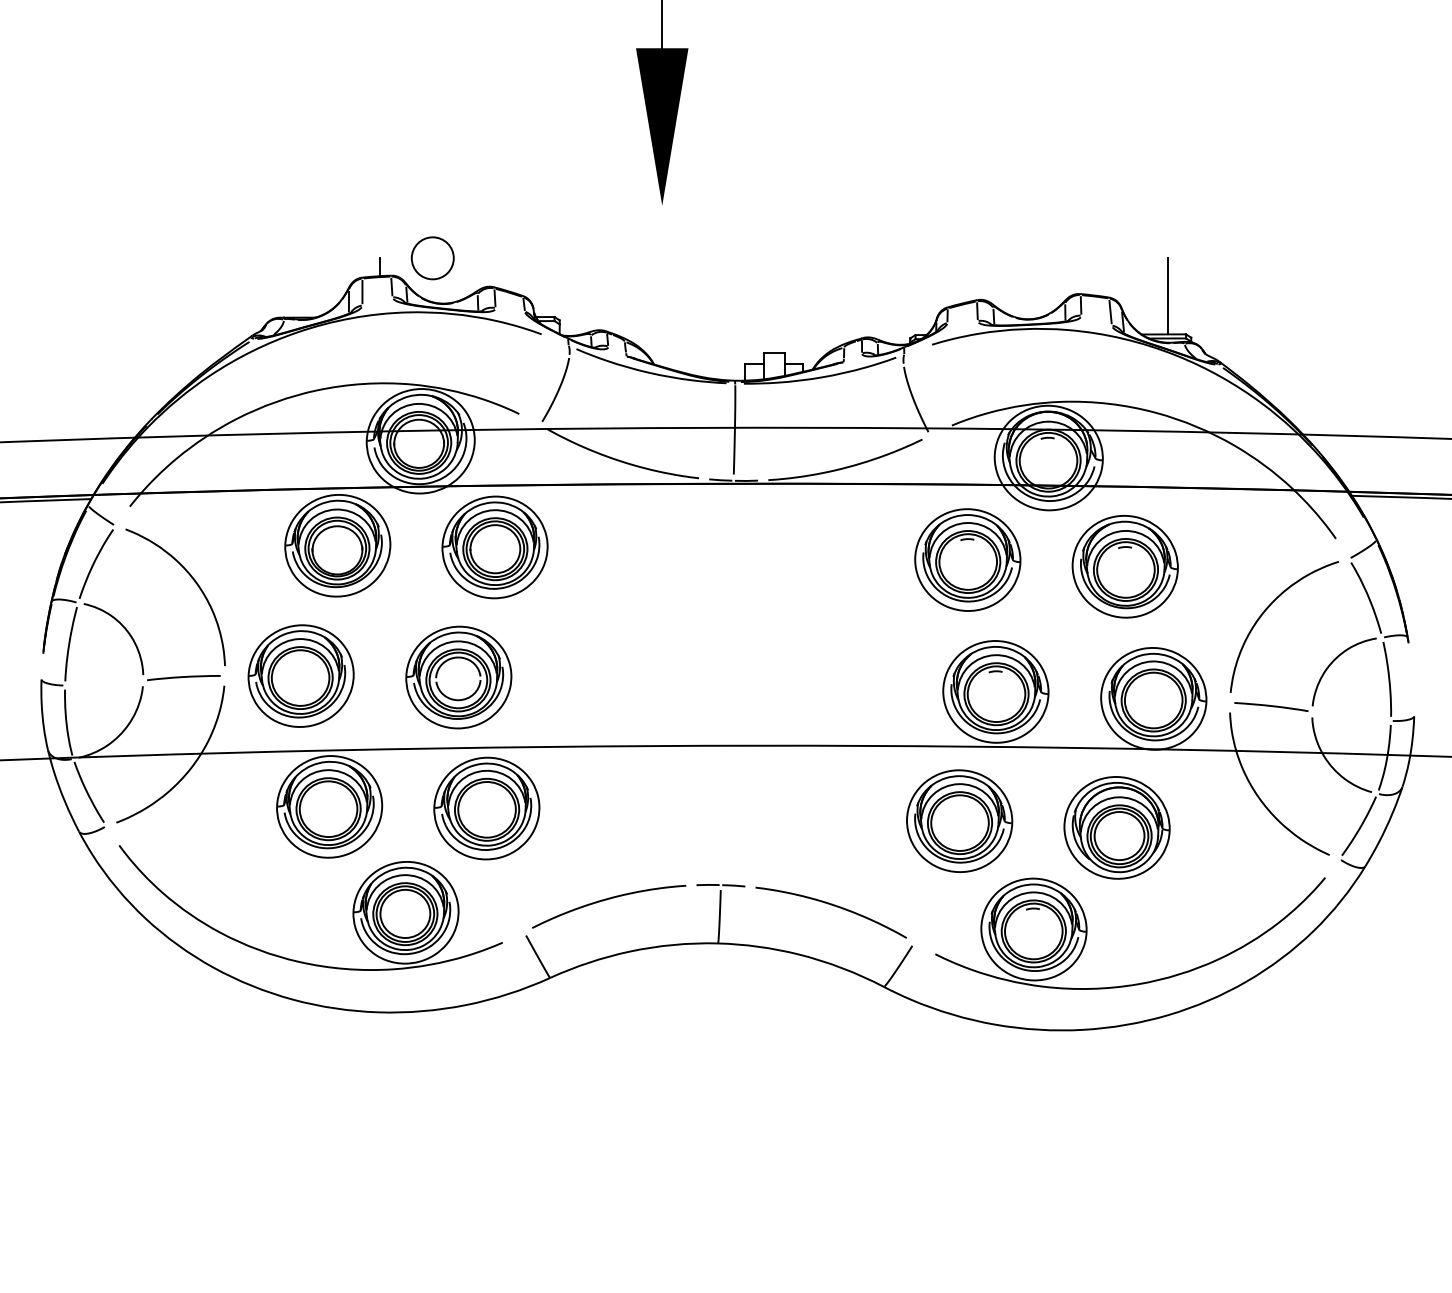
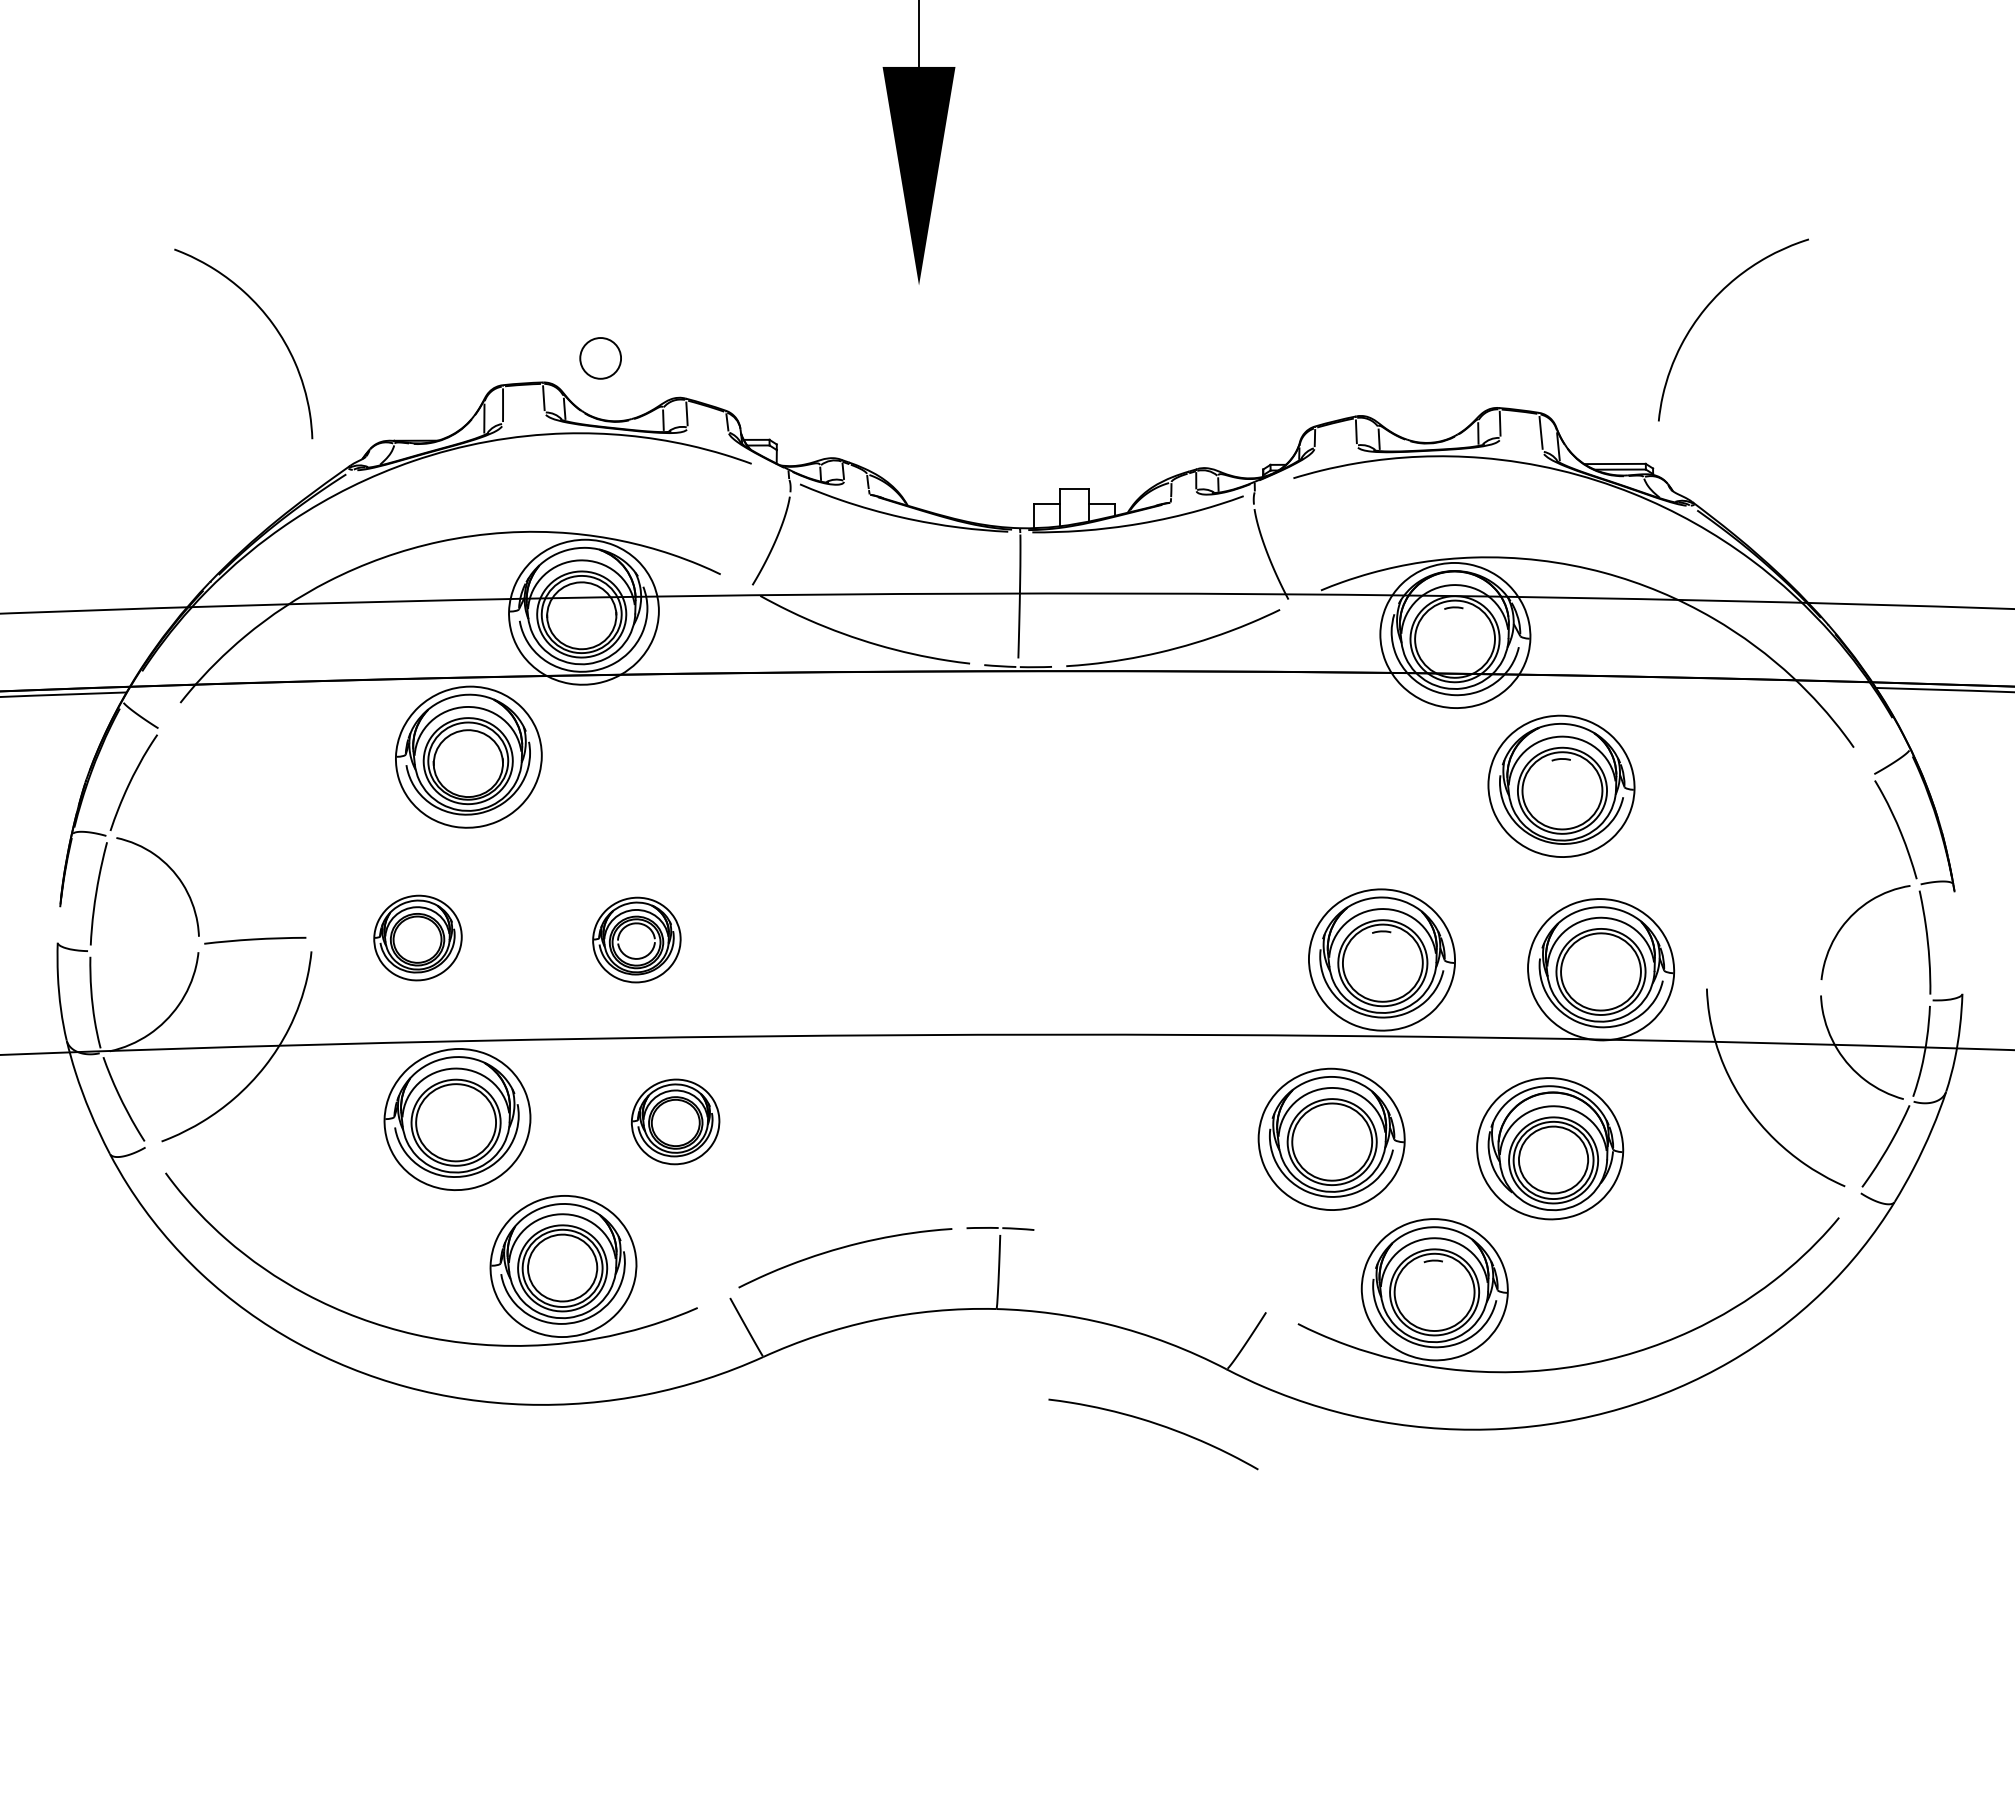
circle: (432, 258) -> (600, 358), size x0.7
line: (380, 267) -> (527, 370), removed
line: (1167, 295) -> (1620, 410), removed
part: (494, 547) -> (686, 759), removed
part: (967, 559) -> (1342, 776), removed
curve: (194, 581) -> (269, 321), moved
curve: (1264, 612) -> (1705, 310), moved
part: (300, 675) -> (417, 937), size x0.6
part: (458, 677) -> (636, 939), size x0.6
curve: (1271, 706) -> (1764, 980), removed
part: (486, 808) -> (675, 1121), size x0.6
curve: (834, 906) -> (1157, 1425), moved

